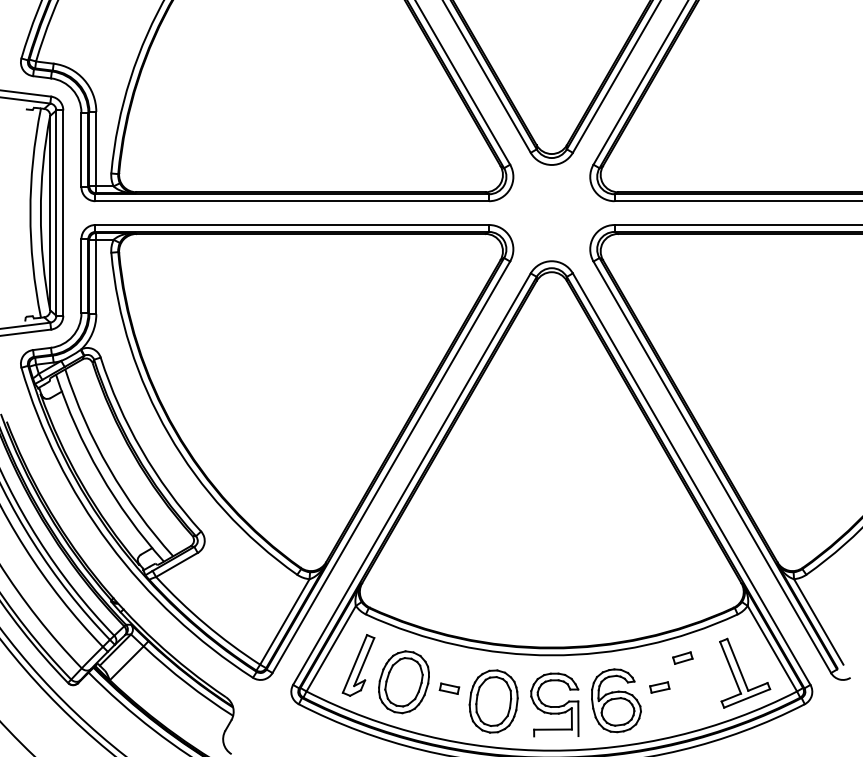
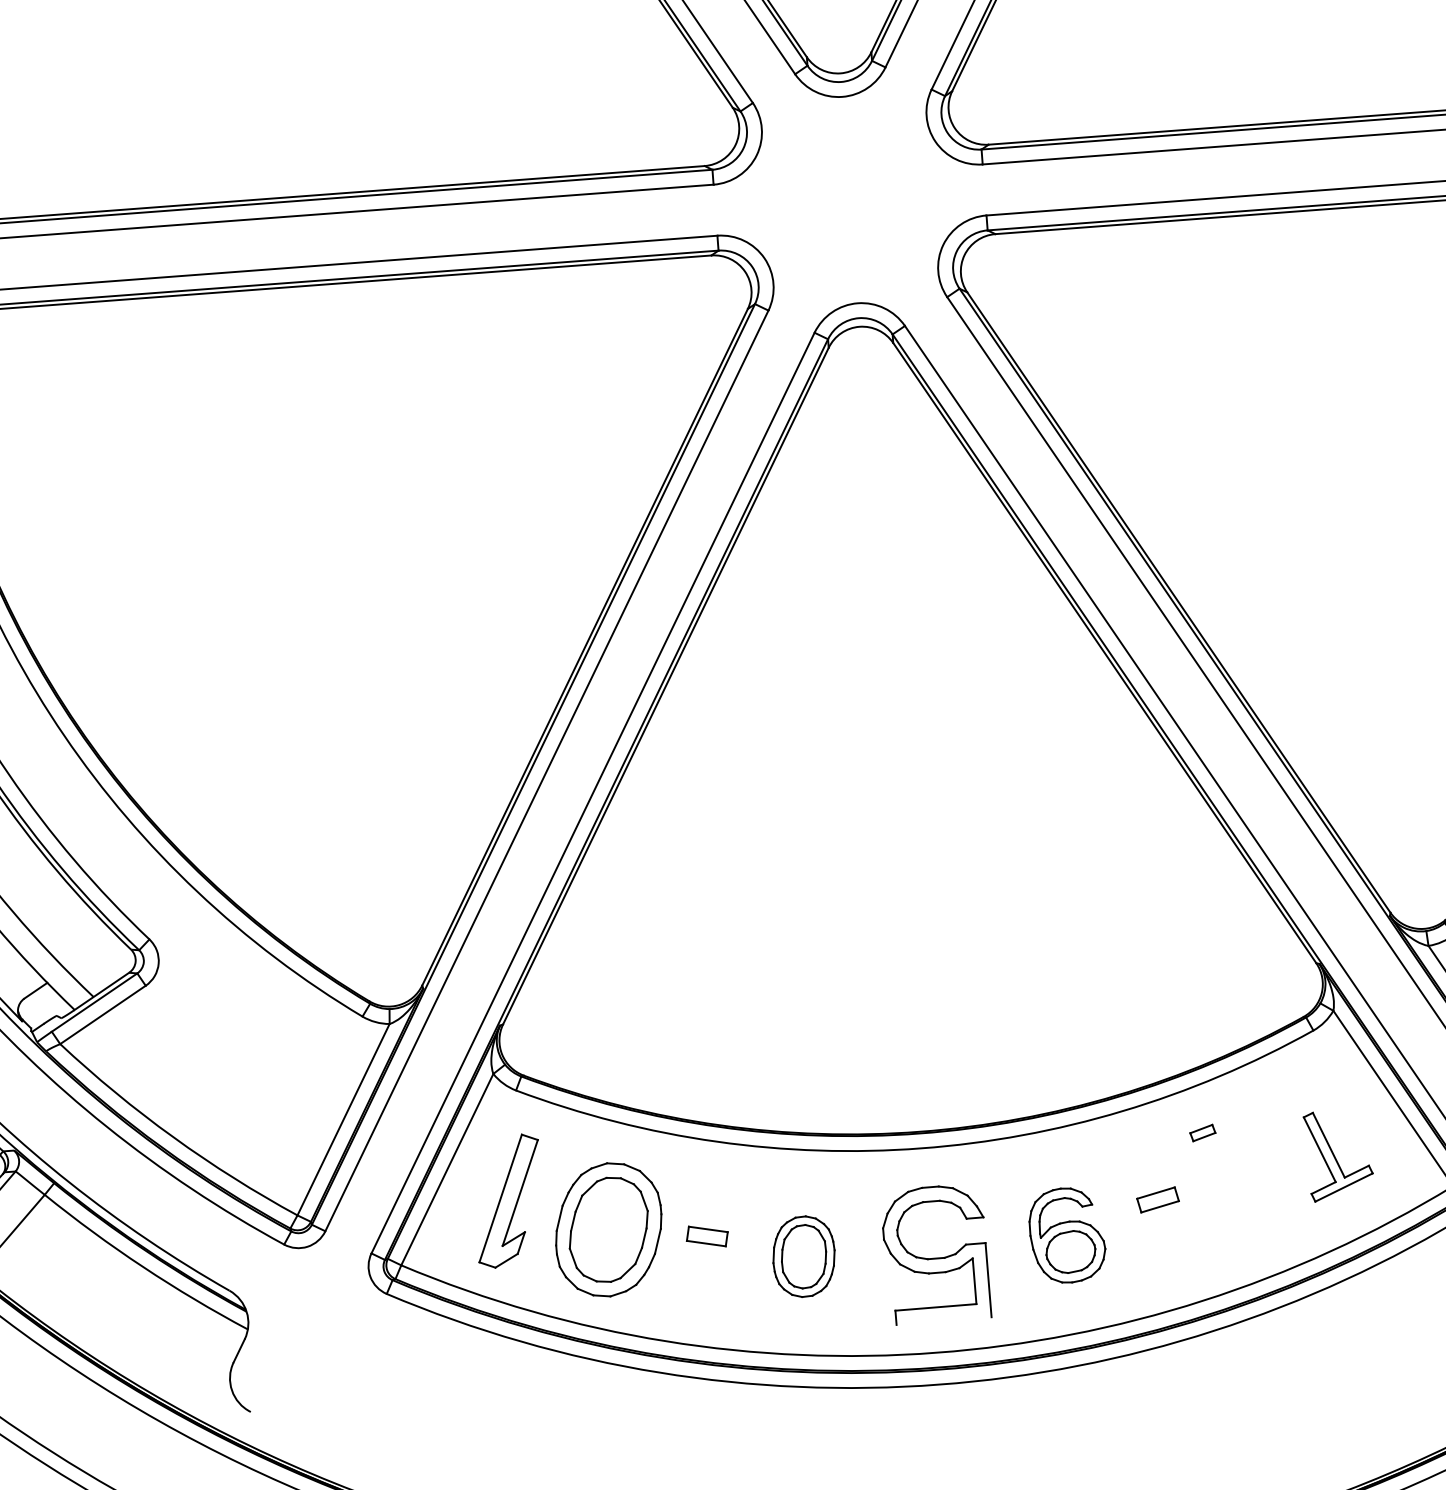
part: (682, 657) -> (1201, 1131), size x0.6
part: (745, 672) -> (1339, 1153), size x0.6
part: (616, 700) -> (1067, 1234), size x0.7
part: (493, 701) -> (803, 1256), size x0.6

